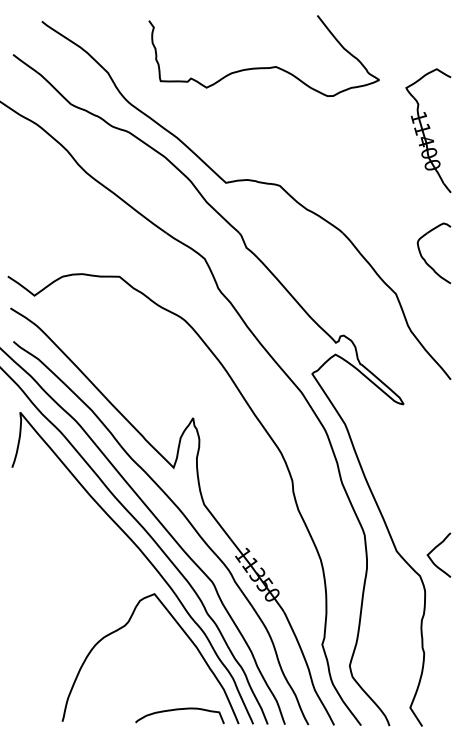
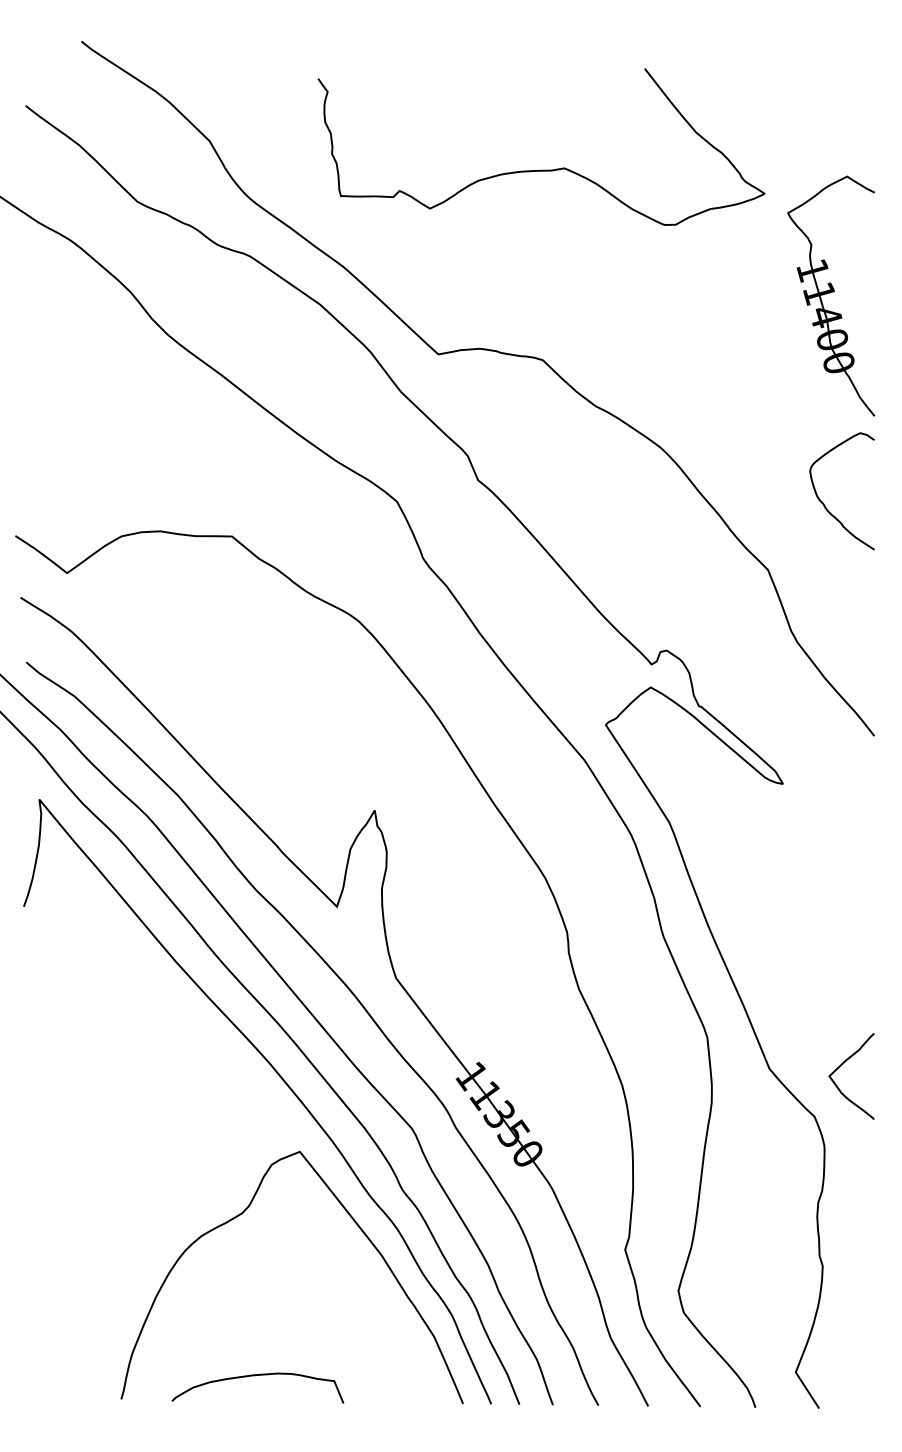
curve: (263, 67) -> (540, 169), moved
part: (428, 130) -> (831, 295), moved
curve: (179, 710) -> (257, 1377), moved

